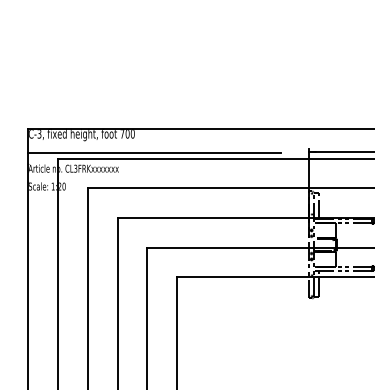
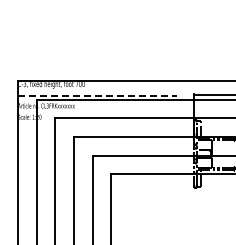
line: (154, 152) -> (97, 95), solid -> dashed

